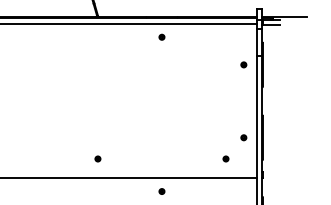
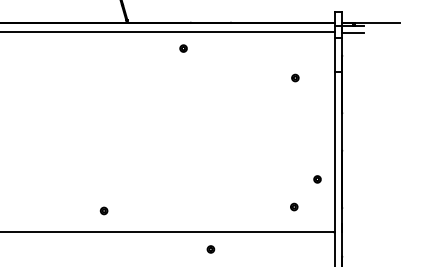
part: (161, 36) -> (182, 47), moved
part: (243, 64) -> (294, 77), moved
part: (97, 158) -> (103, 210), moved

